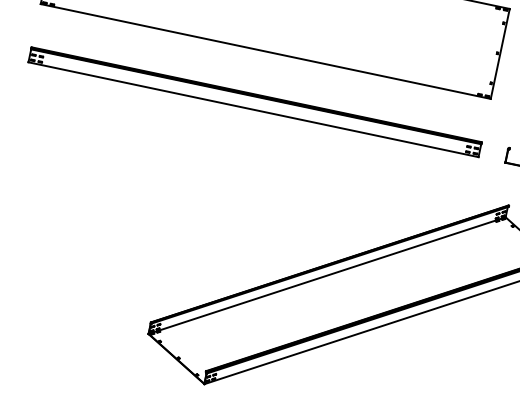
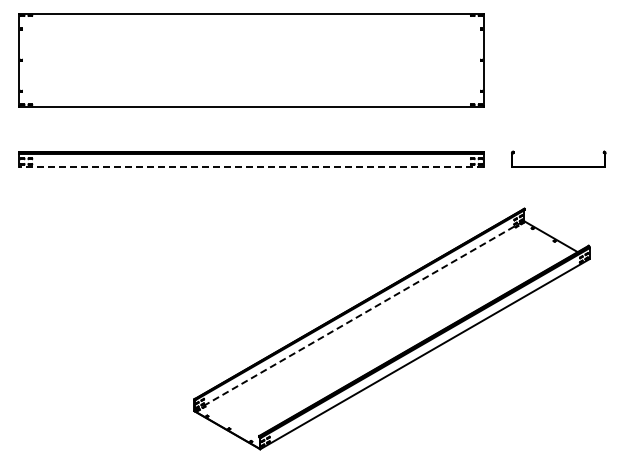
line: (253, 110) -> (251, 167), solid -> dashed
line: (326, 275) -> (358, 316), solid -> dashed

